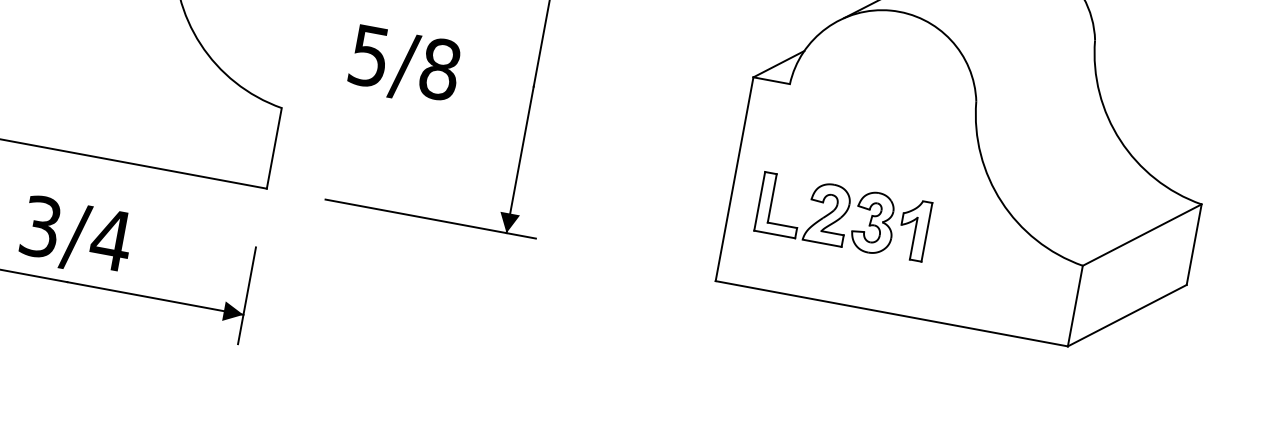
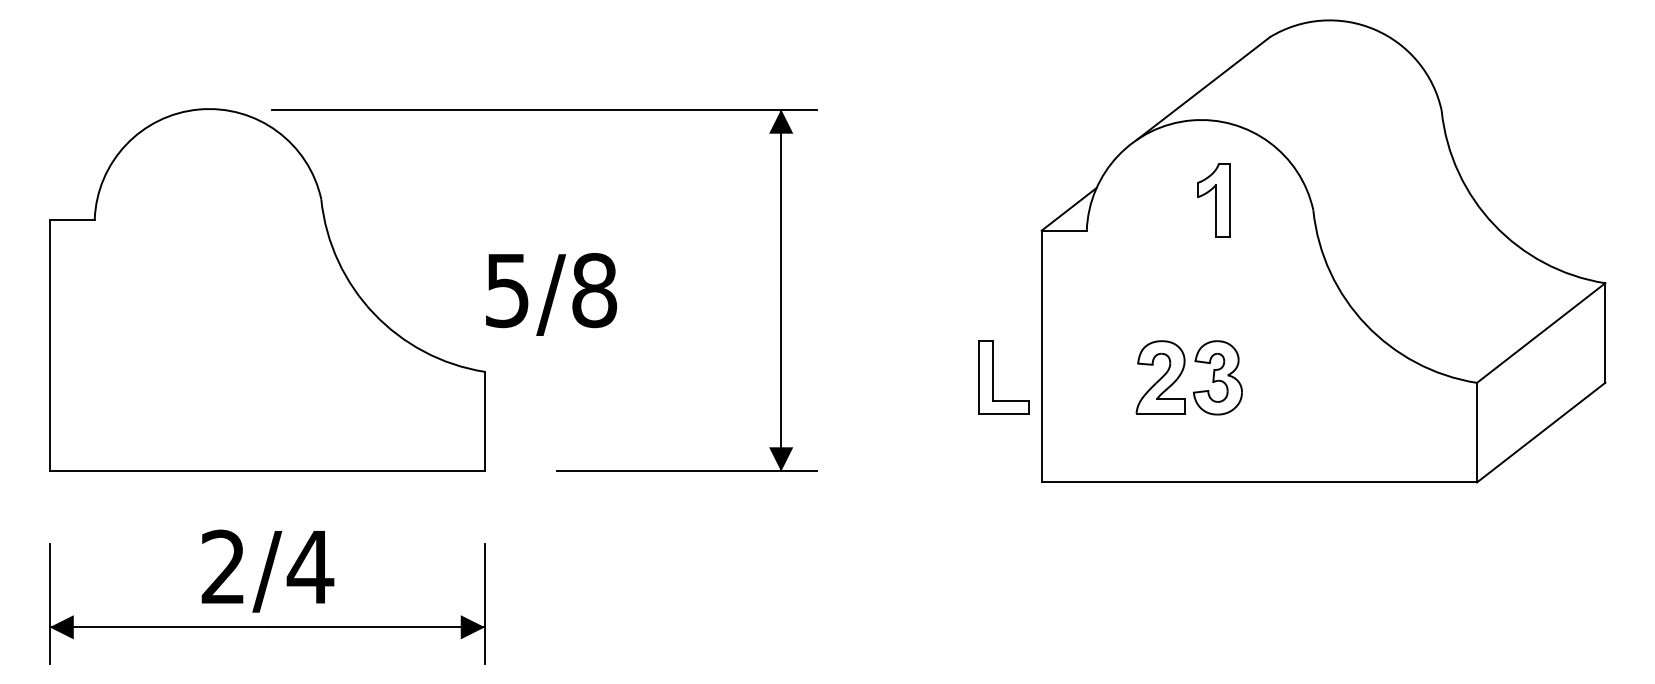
text: (404, 66) -> (551, 294), moved
part: (771, 203) -> (993, 377), moved
text: (40, 226) -> (222, 566), 3/4 -> 2/4
part: (913, 229) -> (1213, 200), moved

